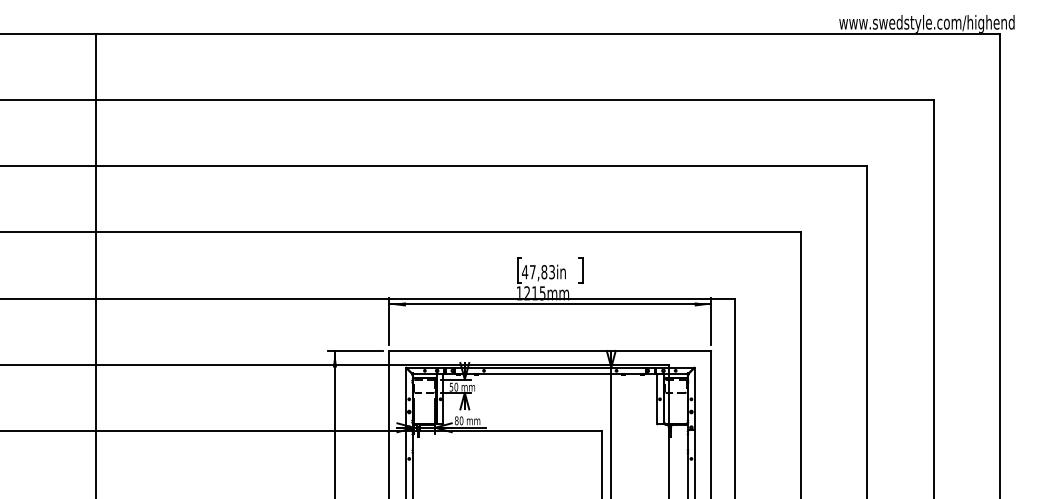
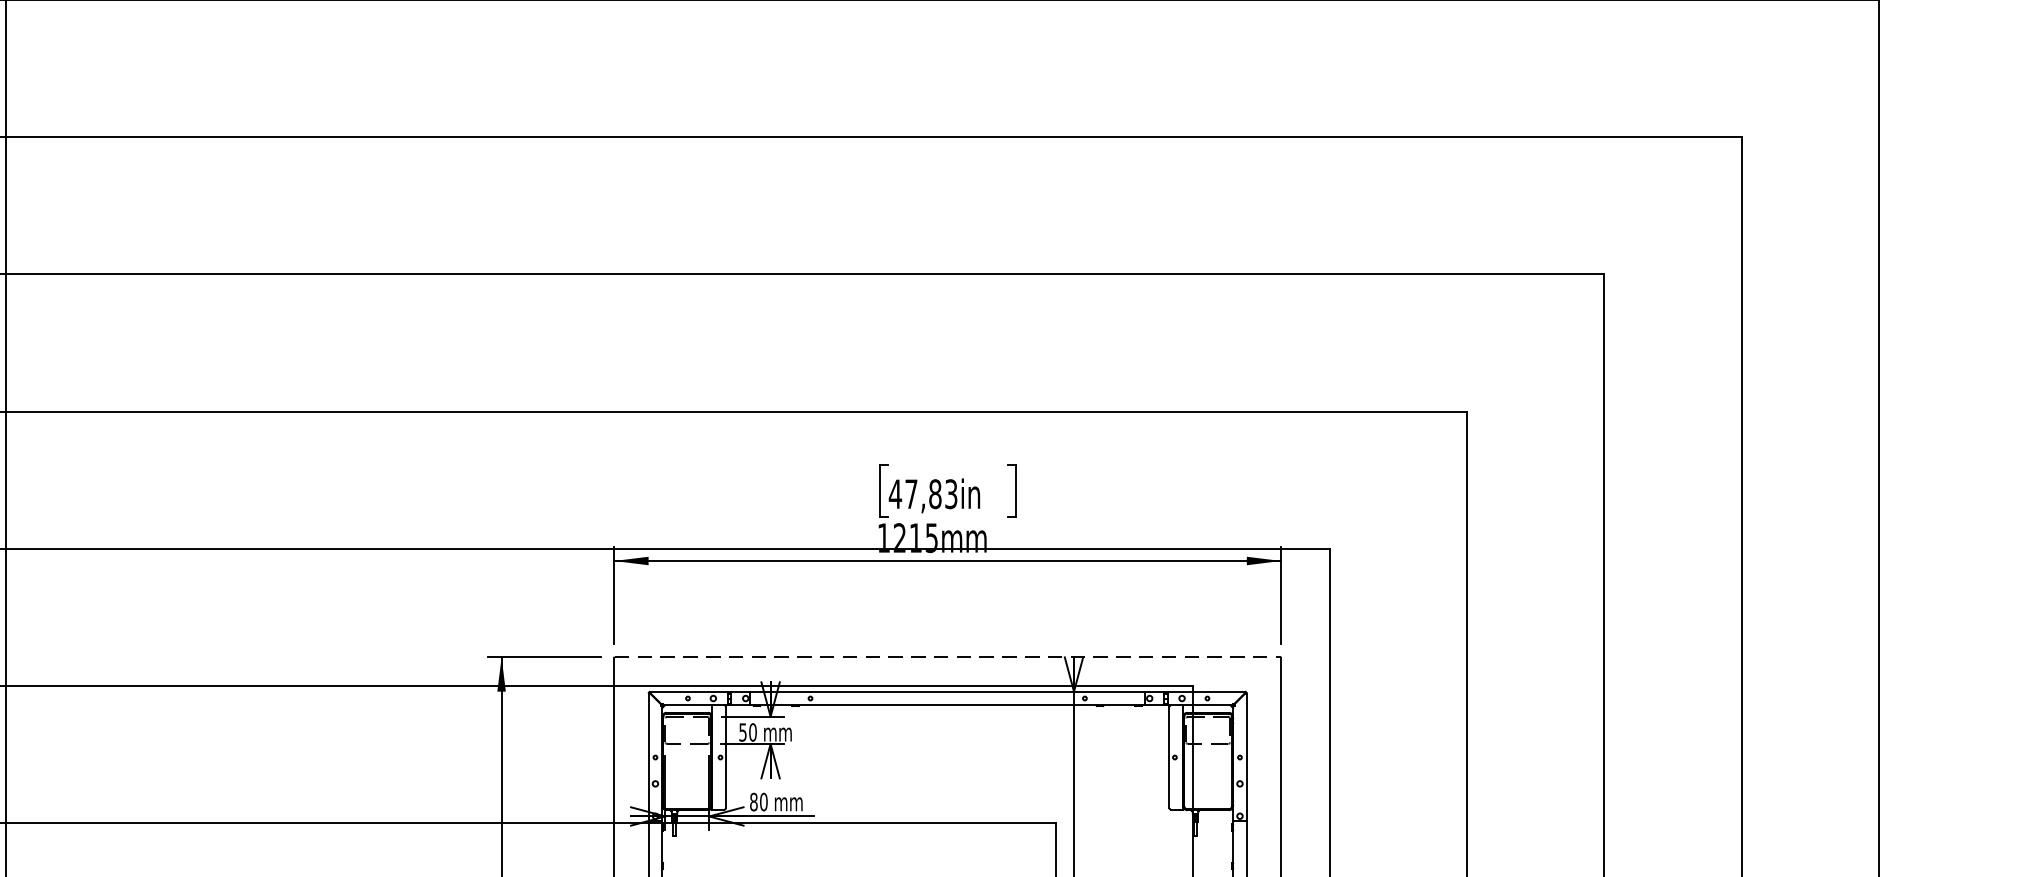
line: (550, 350) -> (948, 656), solid -> dashed

